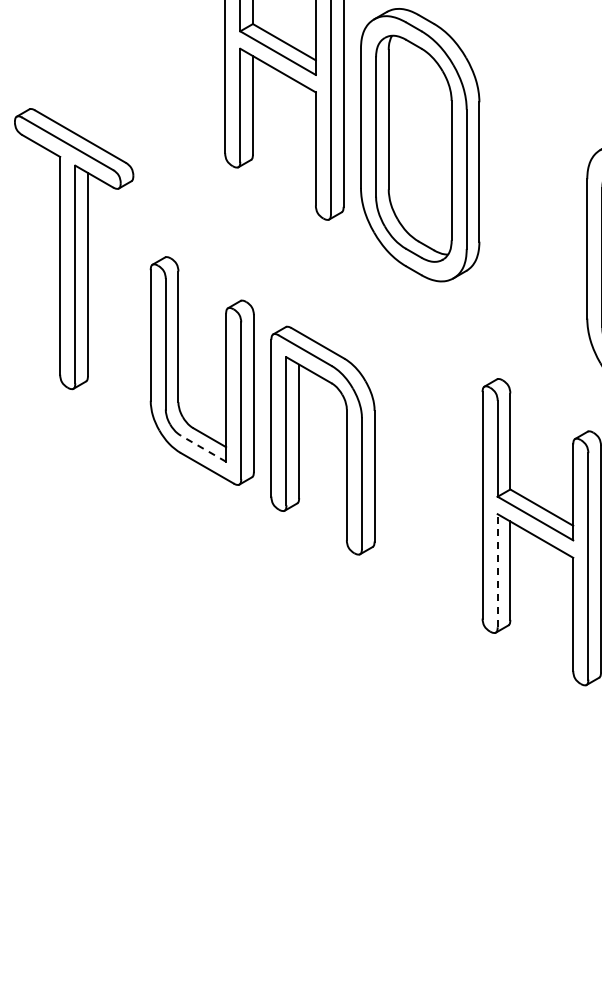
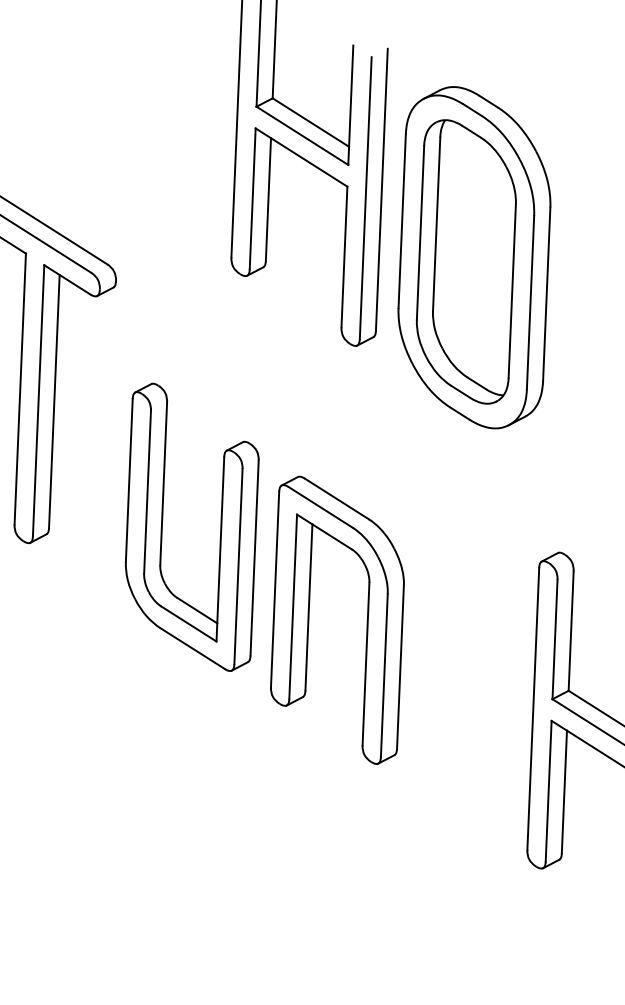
line: (203, 448) -> (189, 623), dashed -> solid
line: (497, 570) -> (548, 790), dashed -> solid

